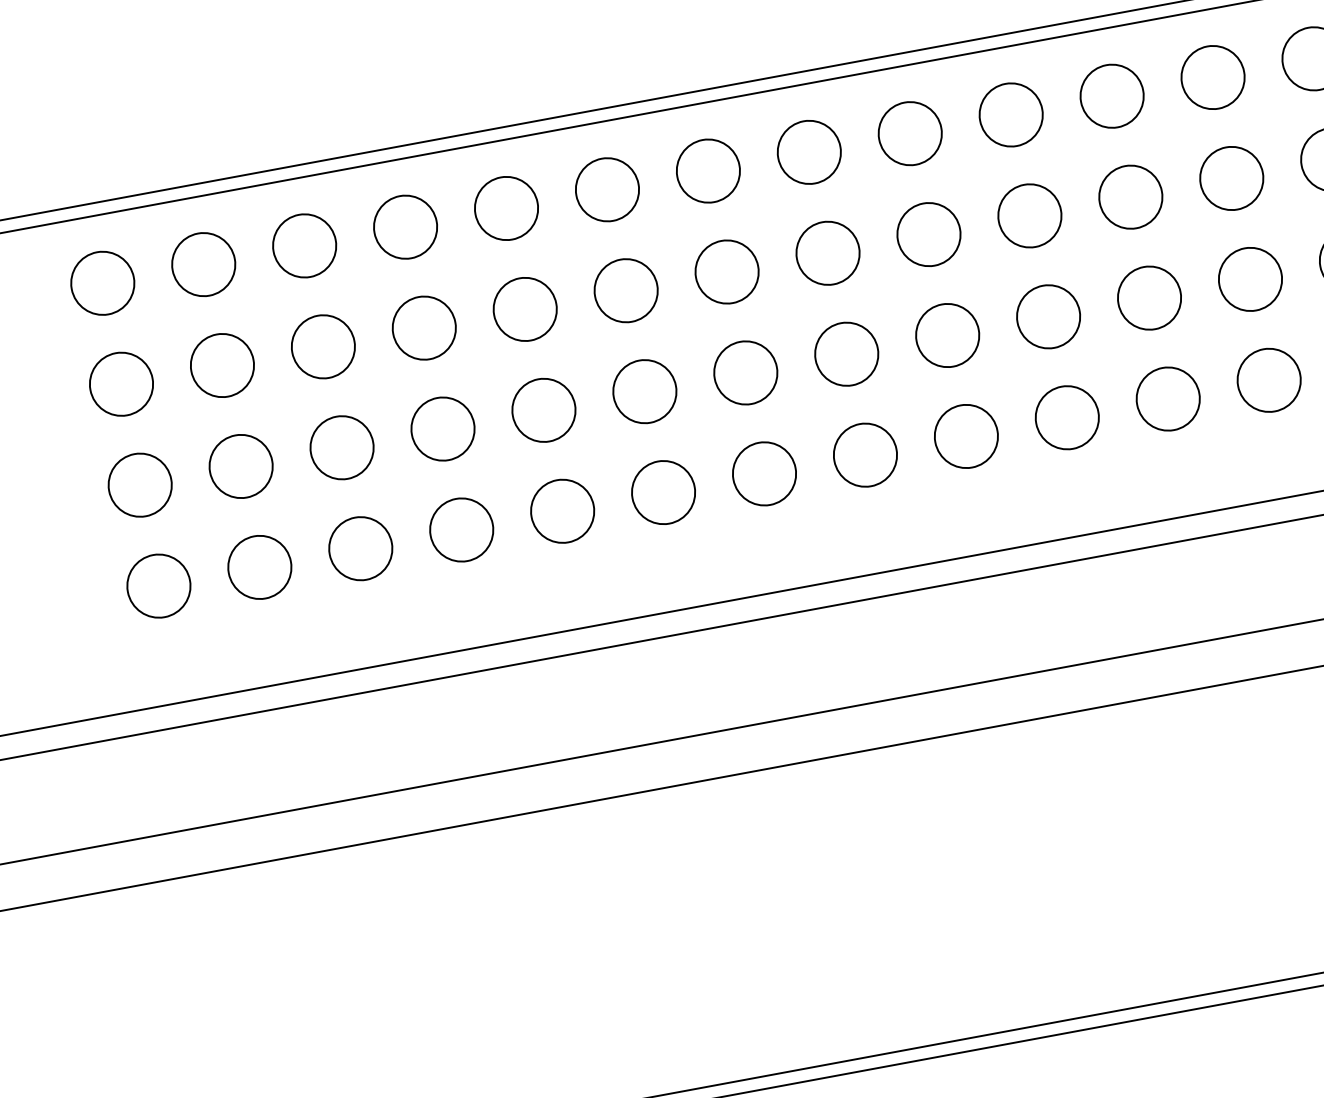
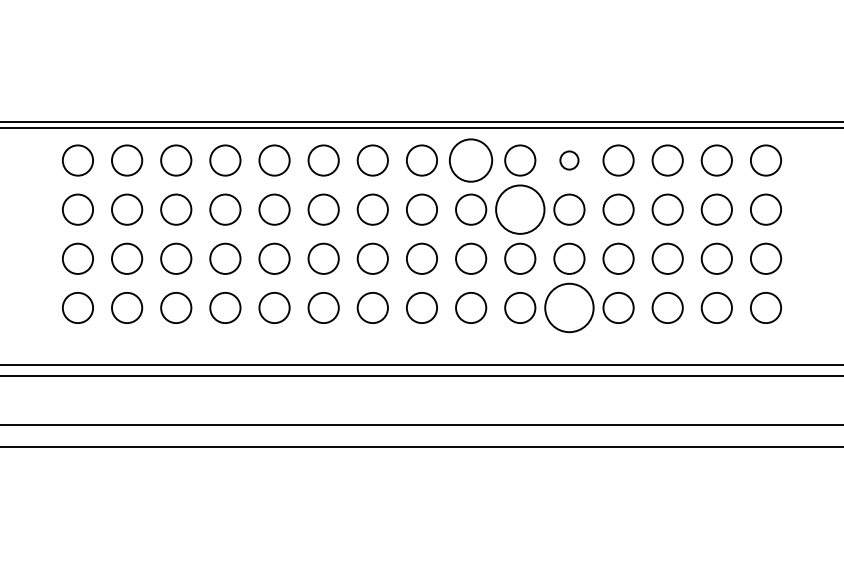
circle: (1112, 96) -> (569, 160), size x0.6
circle: (910, 133) -> (471, 160), size x1.4
circle: (1030, 215) -> (520, 209), size x1.6
circle: (1168, 398) -> (569, 307), size x1.6

